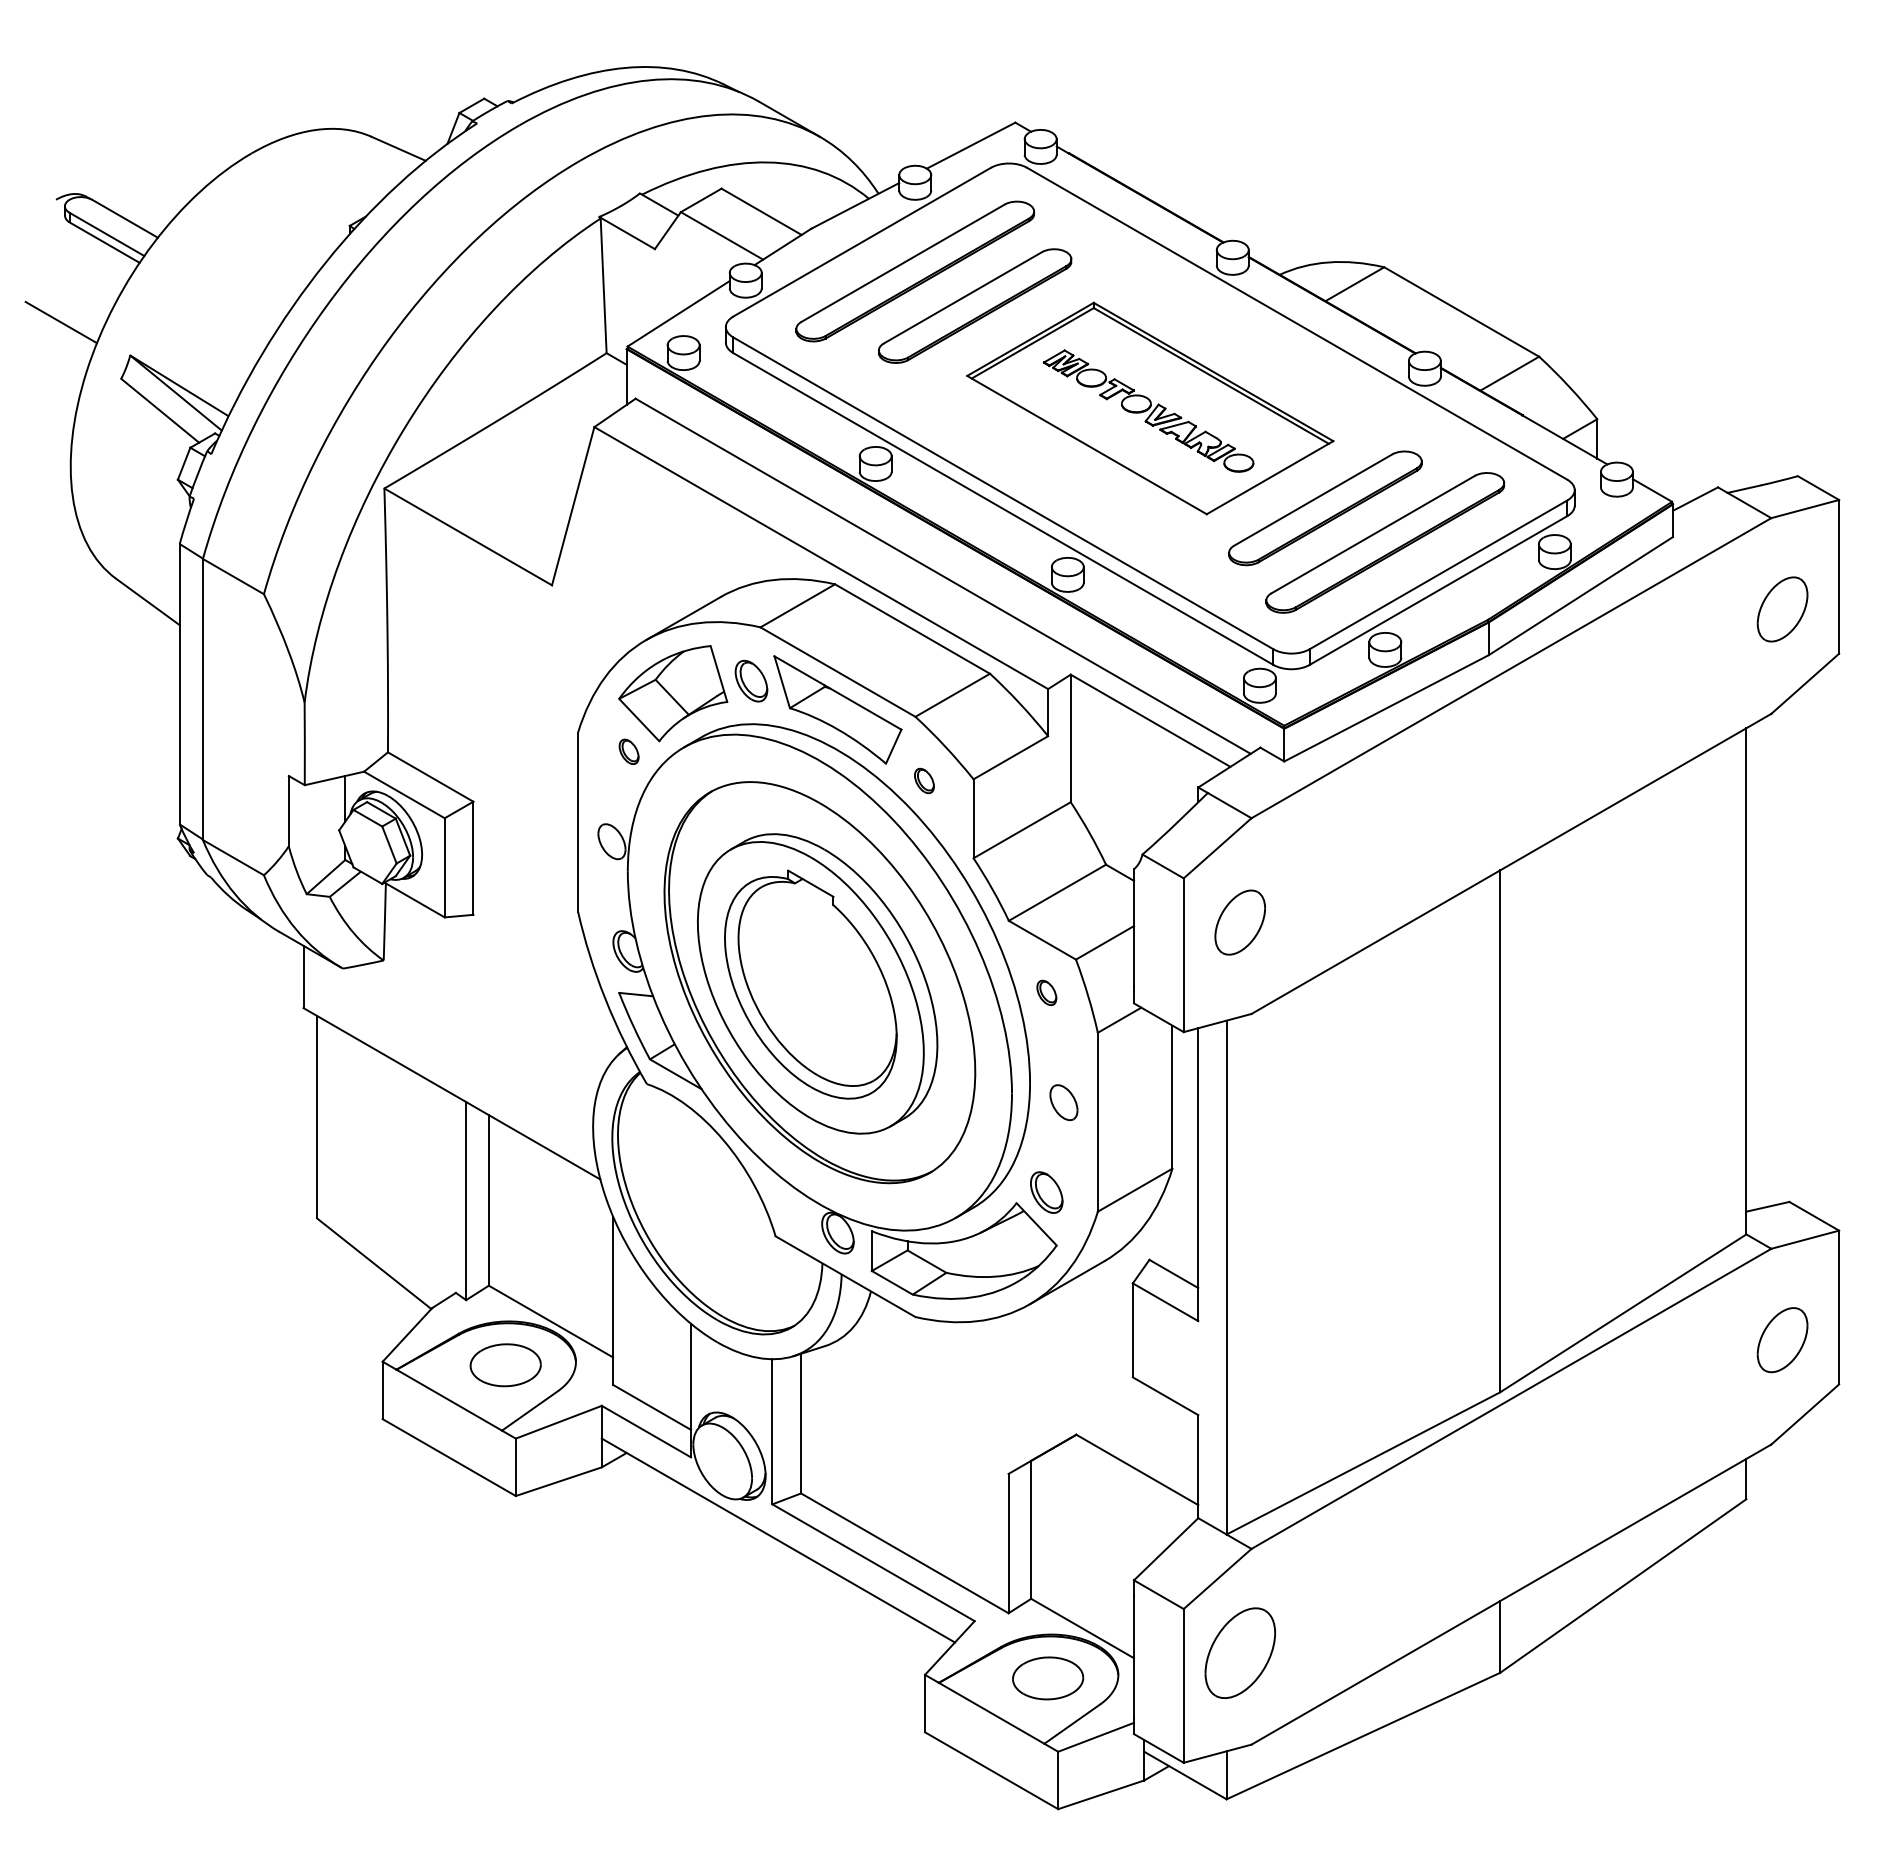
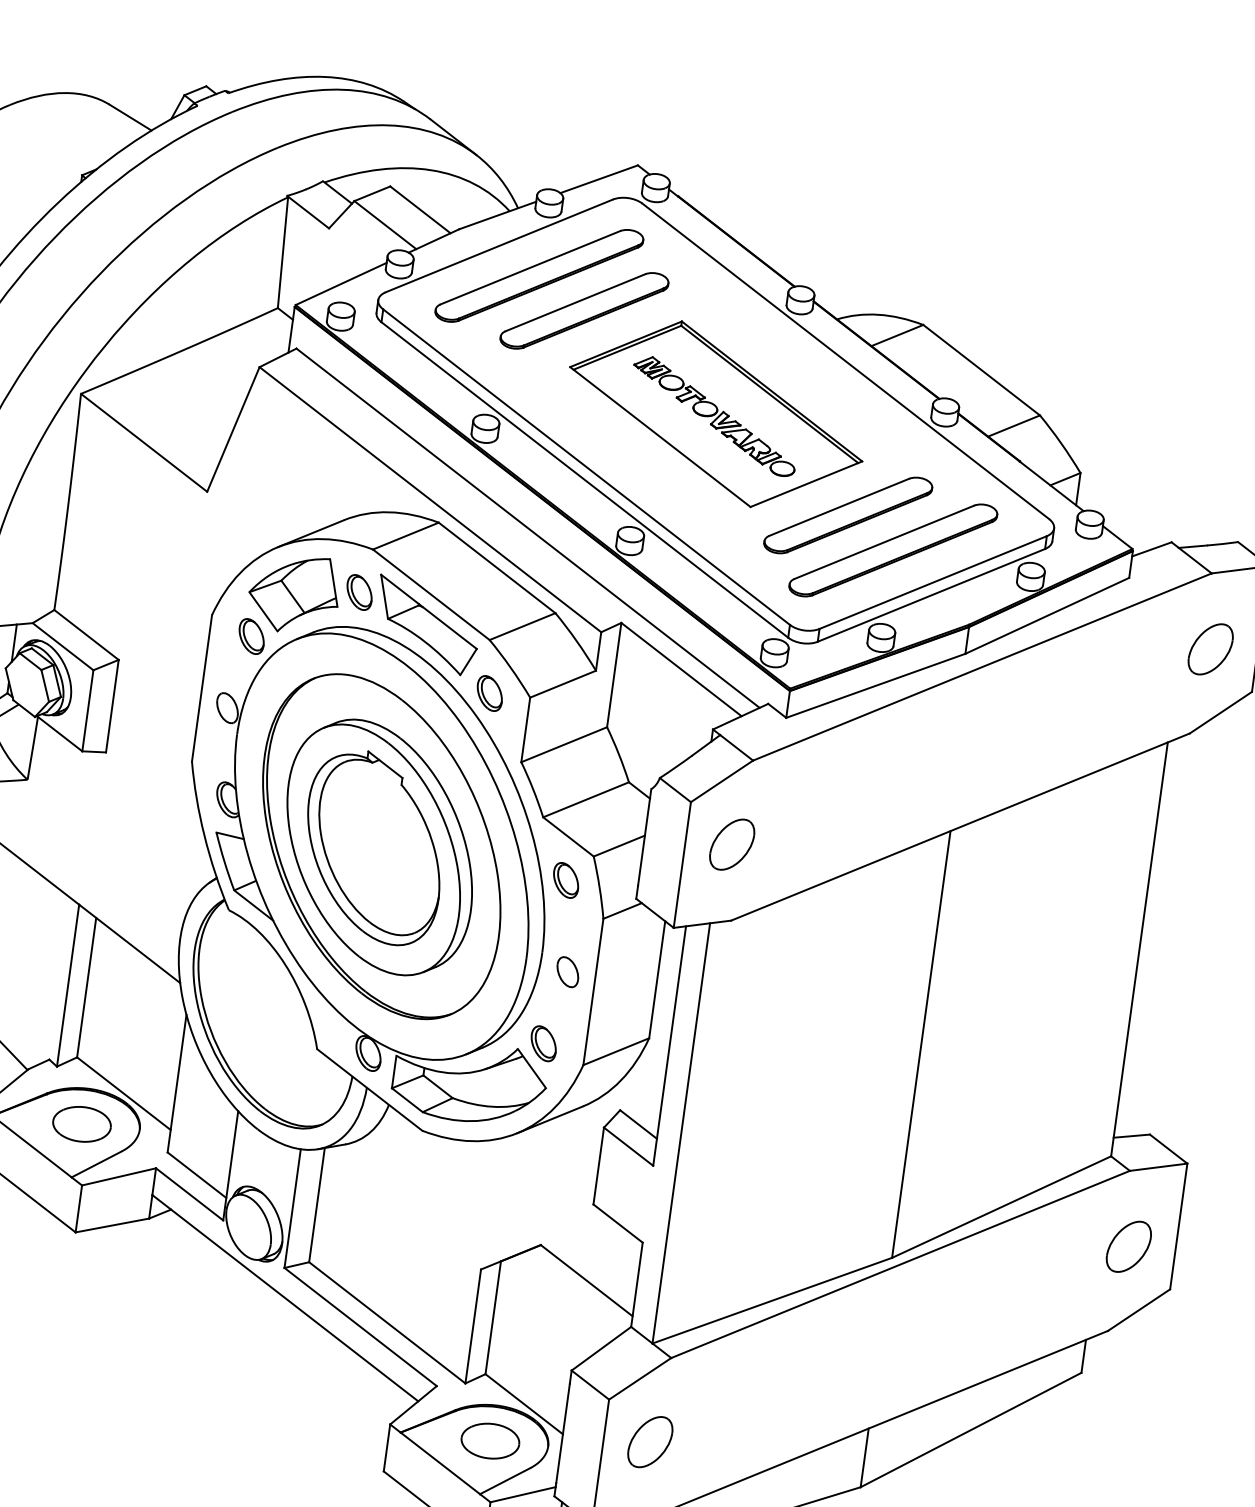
part: (628, 751) -> (251, 636), size x1.67
part: (924, 780) -> (489, 693), size x1.67
part: (1046, 992) -> (565, 880), size x1.67
part: (1239, 1653) -> (649, 1442), size x0.71

